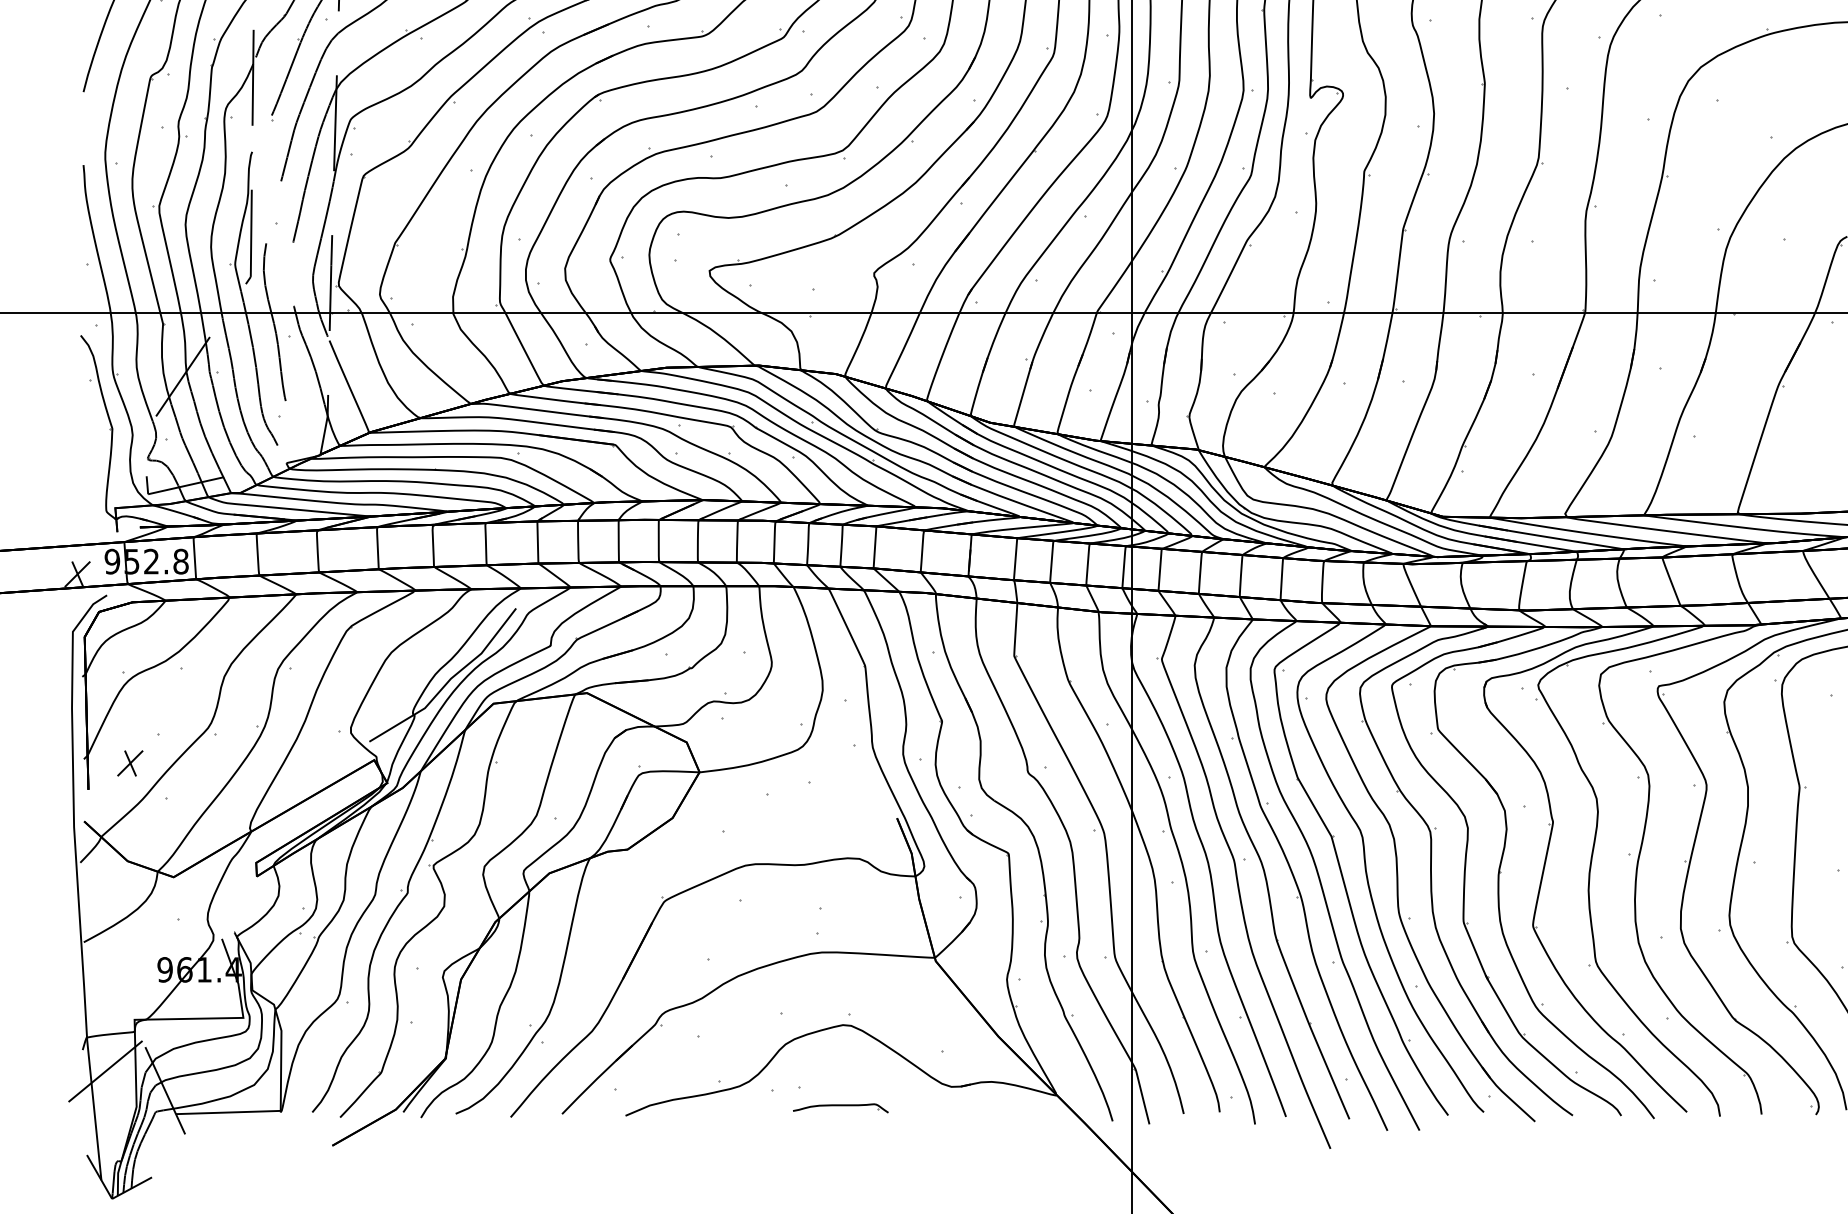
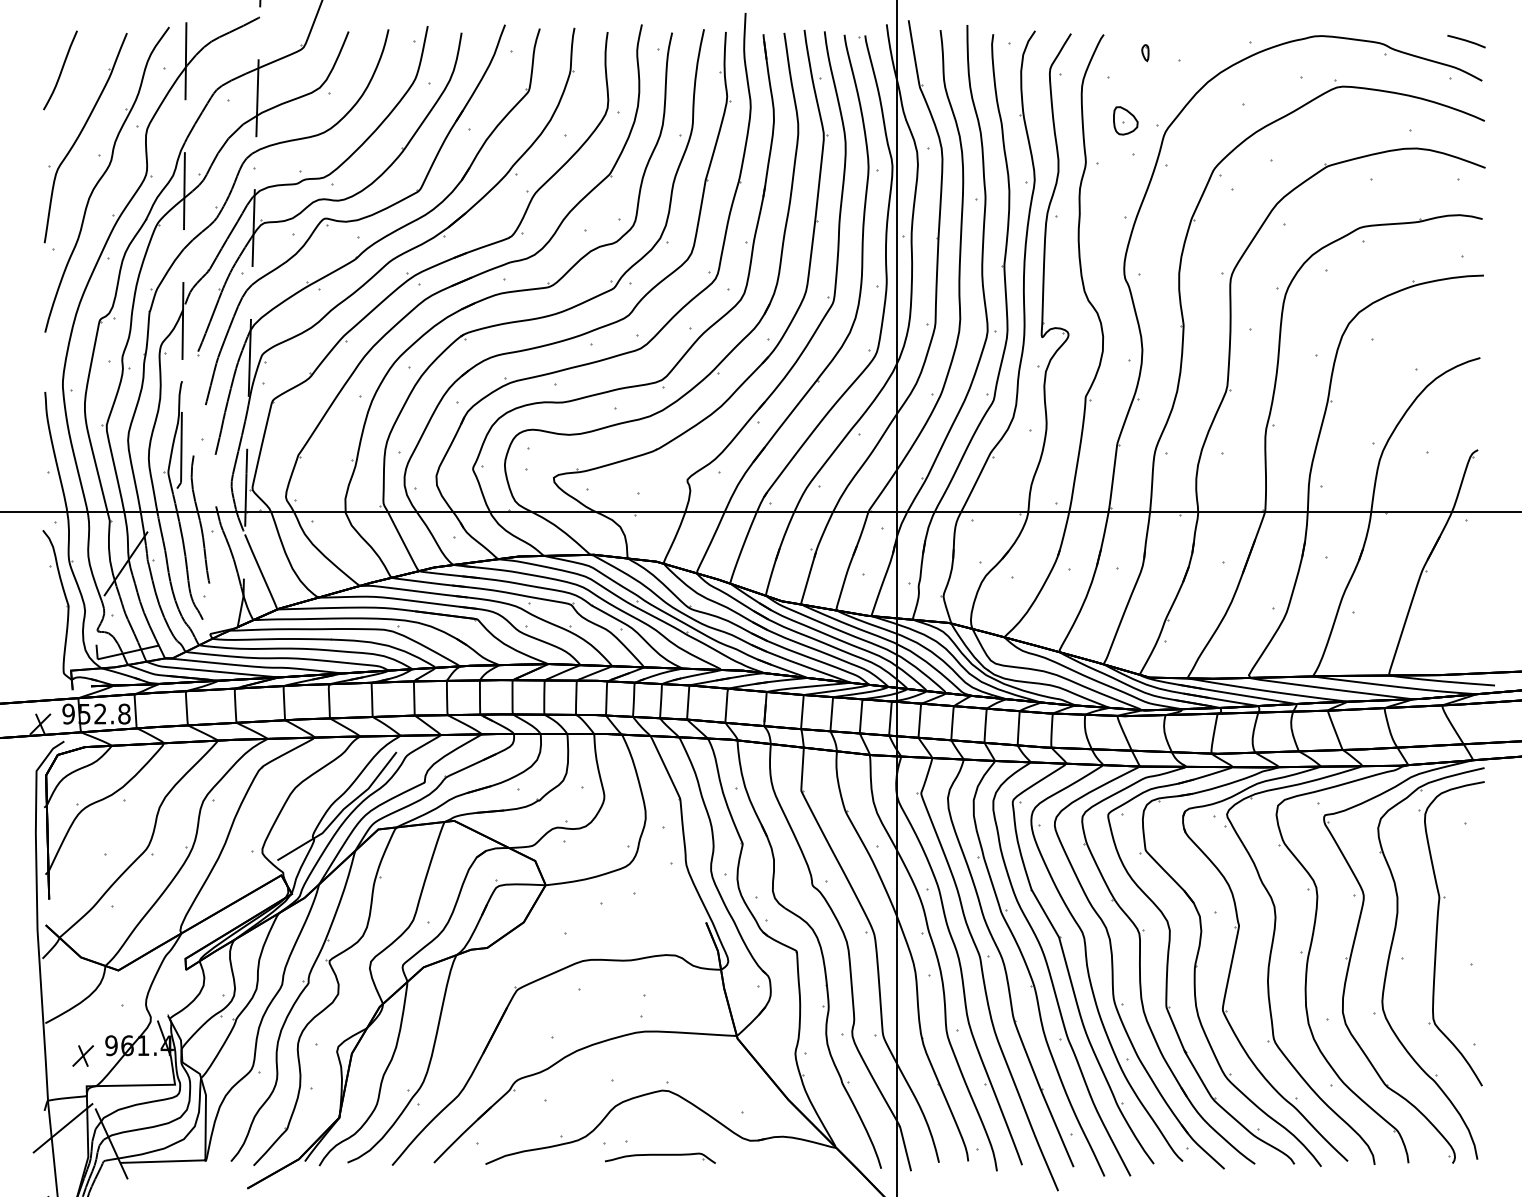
part: (130, 762) -> (83, 1055), moved
part: (840, 1107) -> (660, 1157), size x1.43

